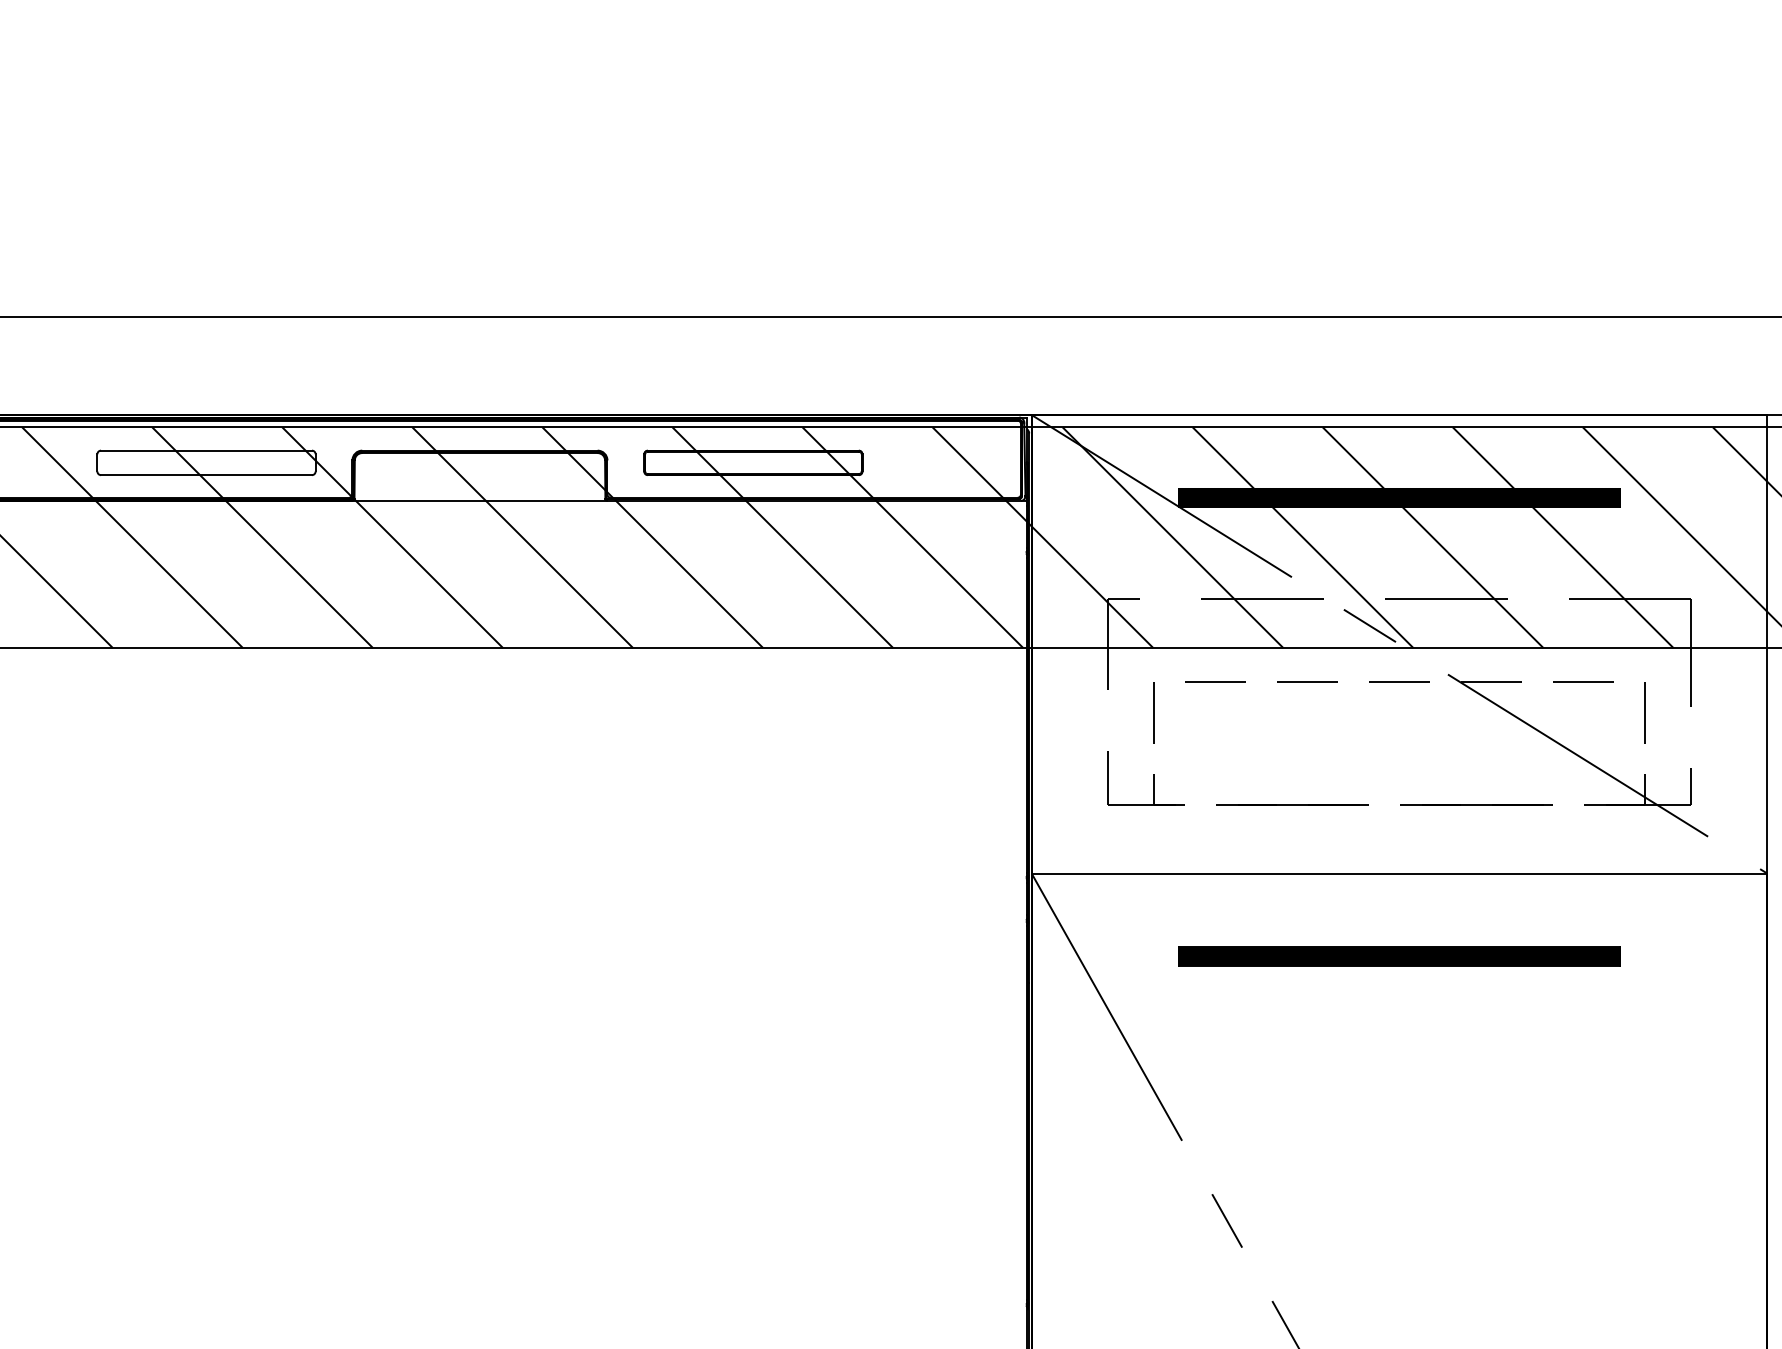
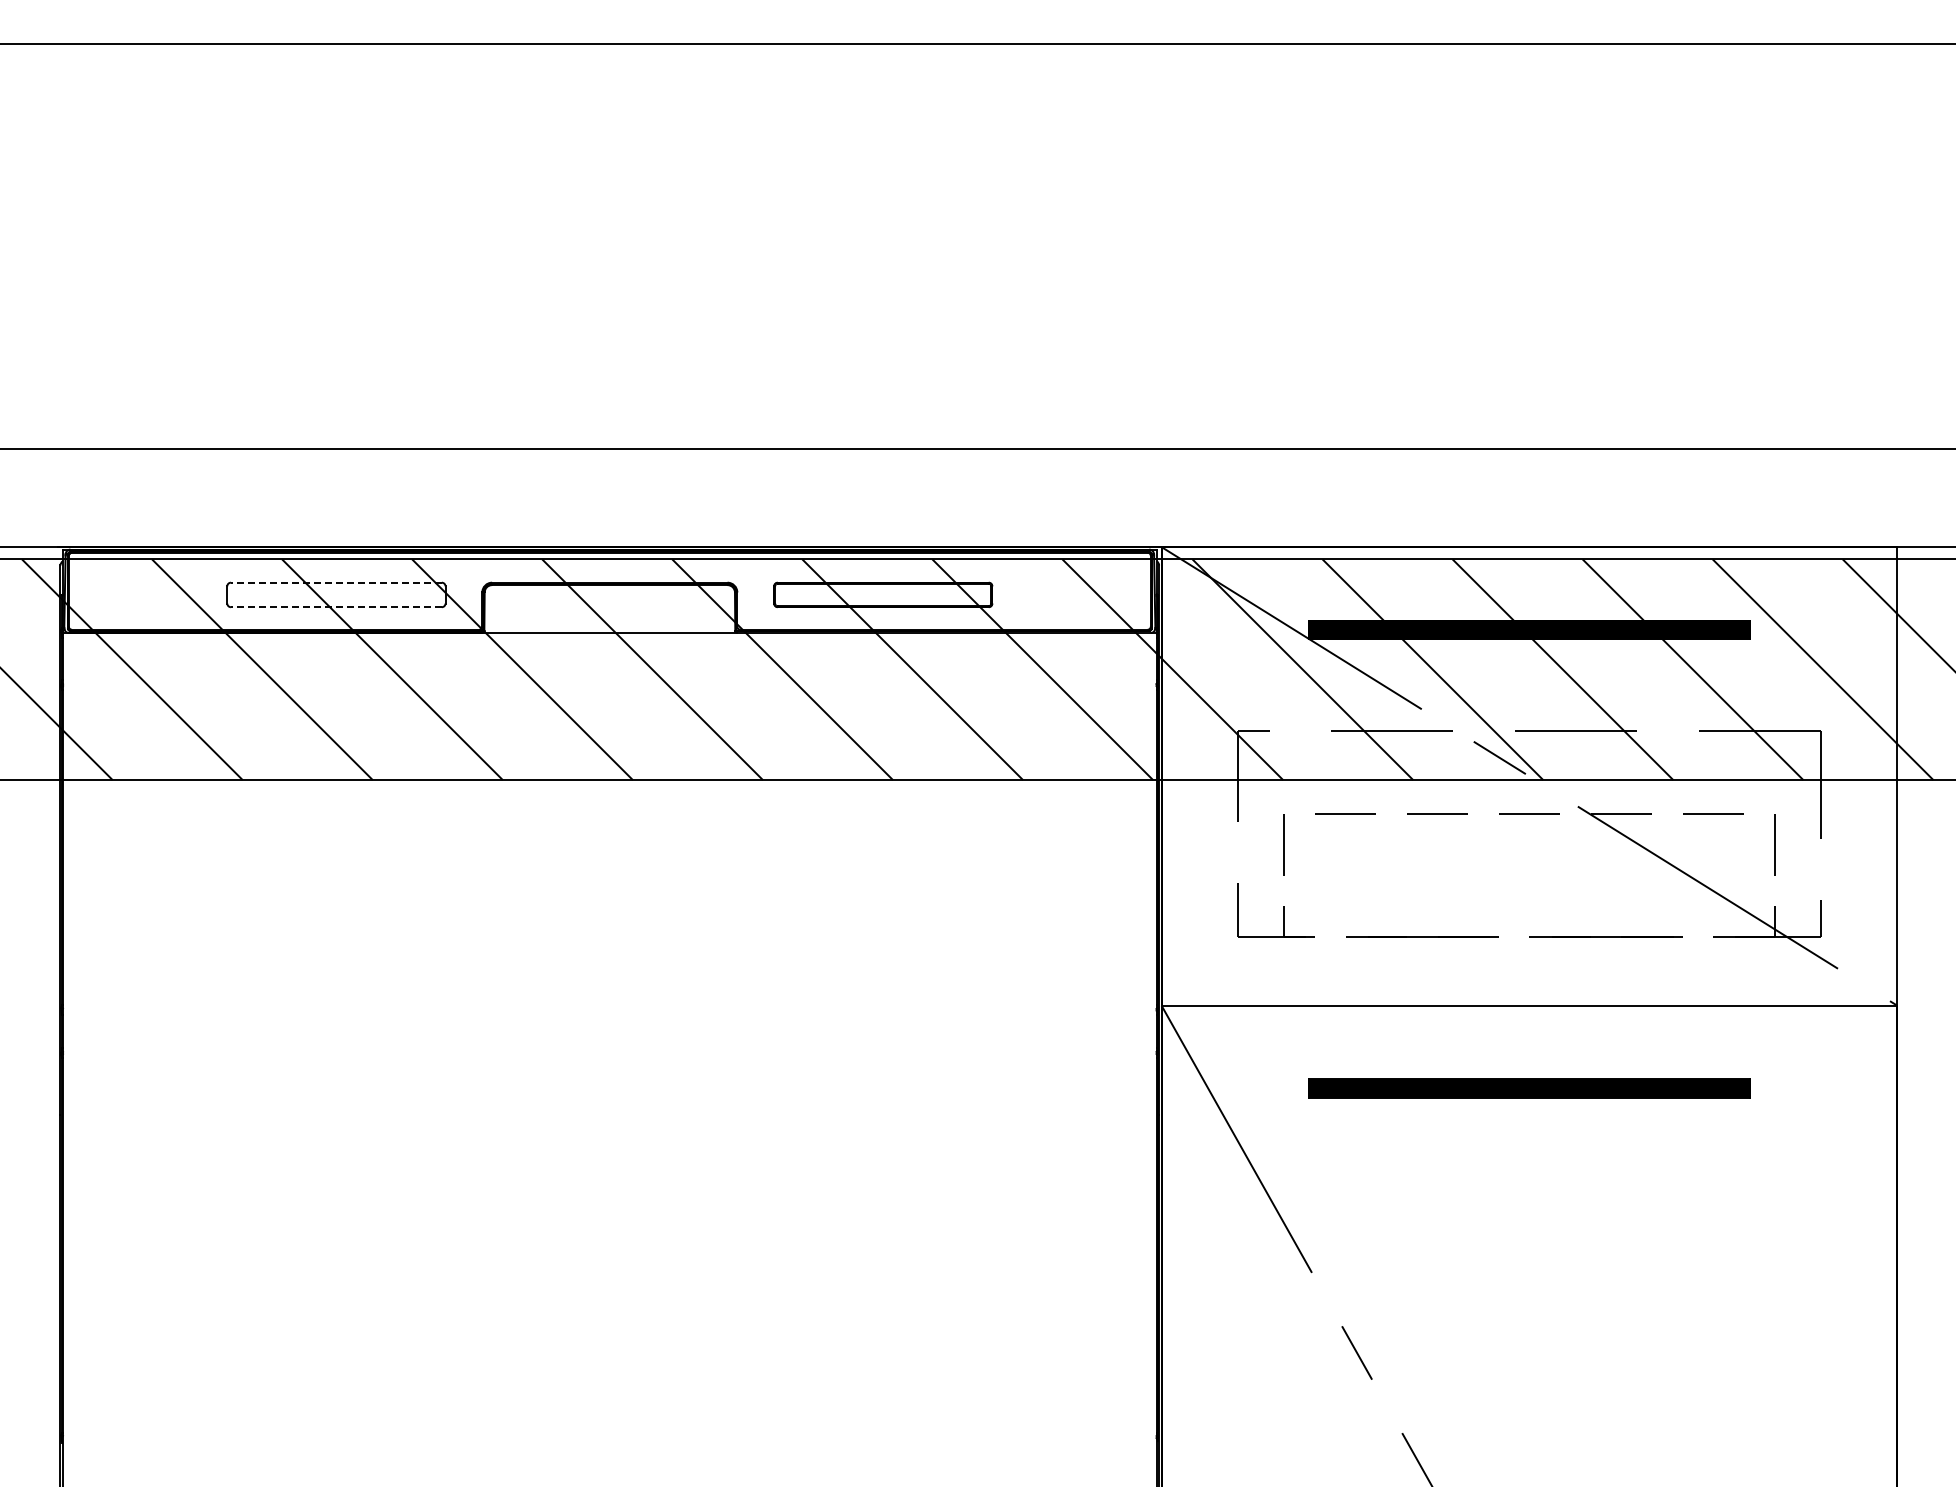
line: (205, 450) -> (335, 582), solid -> dashed
line: (205, 475) -> (335, 607), solid -> dashed

